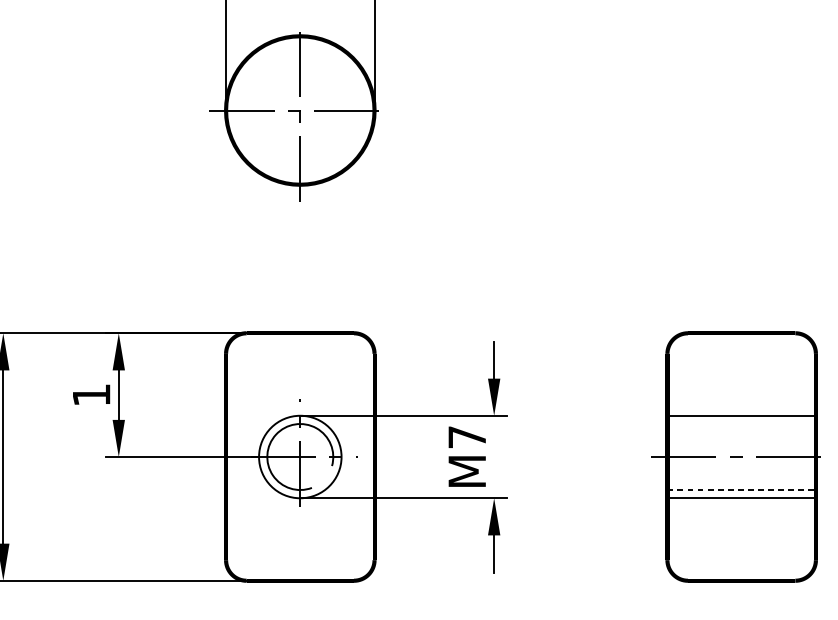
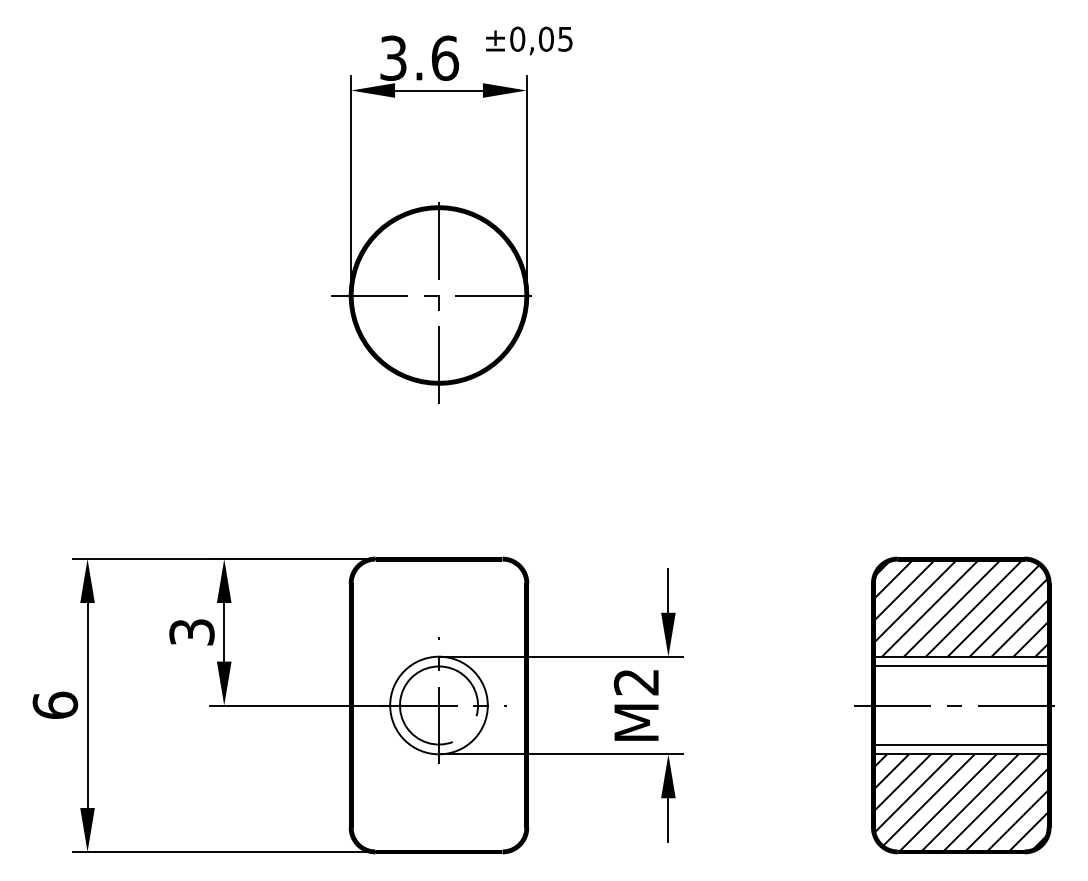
hatch: (741, 374) -> (961, 607), added
text: (91, 395) -> (191, 632), 1 -> 3
line: (741, 424) -> (961, 666), added
text: (466, 437) -> (635, 682), M7 -> M2
line: (741, 489) -> (961, 744), dashed -> solid
hatch: (741, 538) -> (961, 802), added

